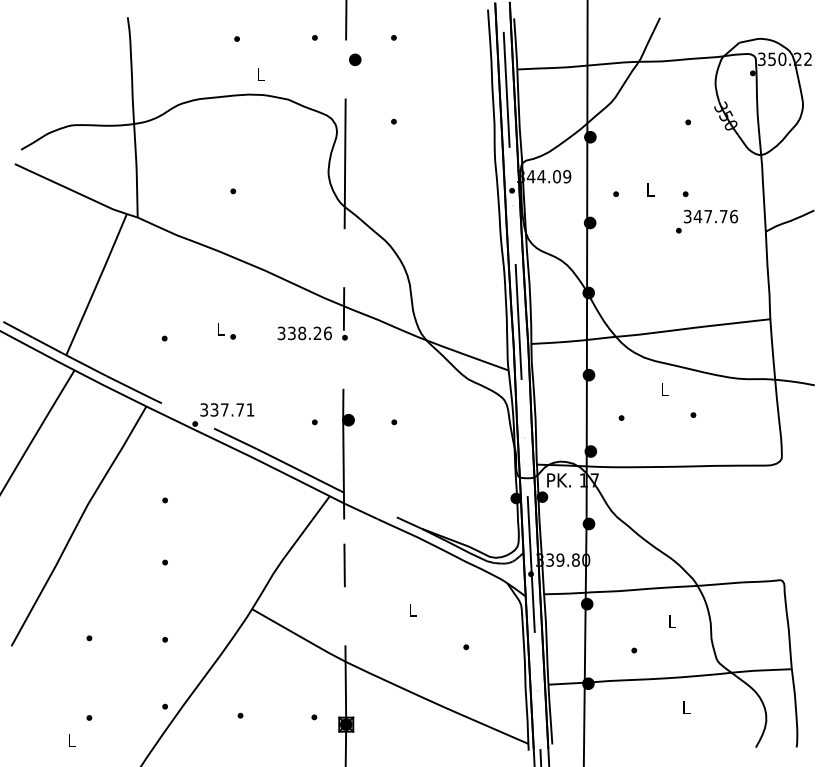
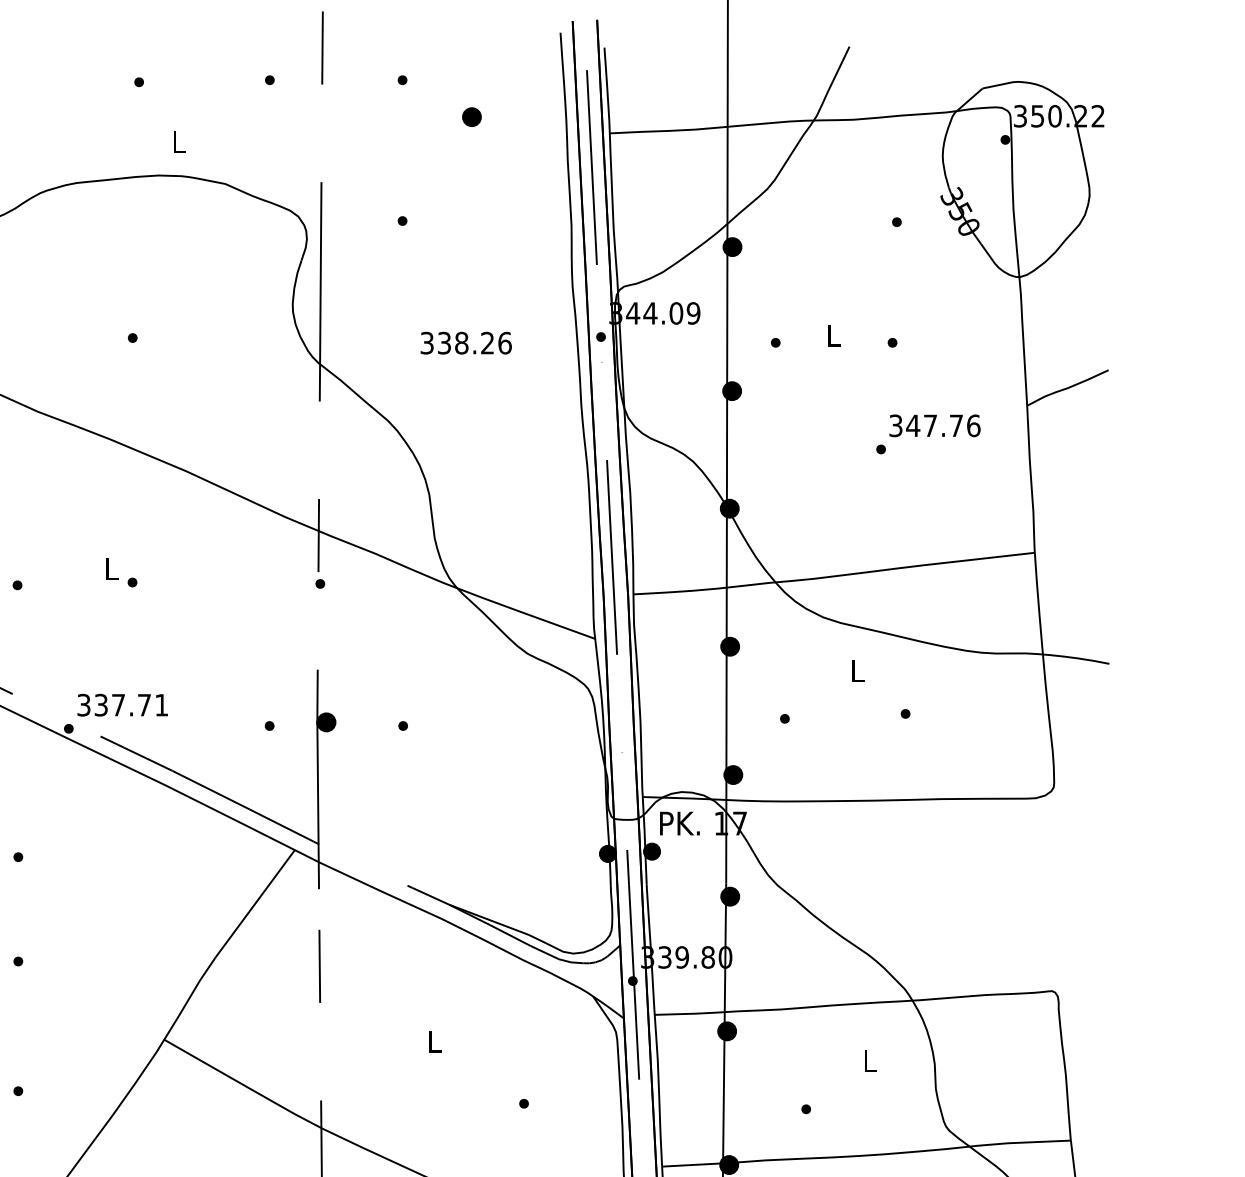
part: (355, 59) -> (472, 116), moved
text: (707, 221) -> (929, 434), moved
text: (304, 333) -> (465, 343), moved

